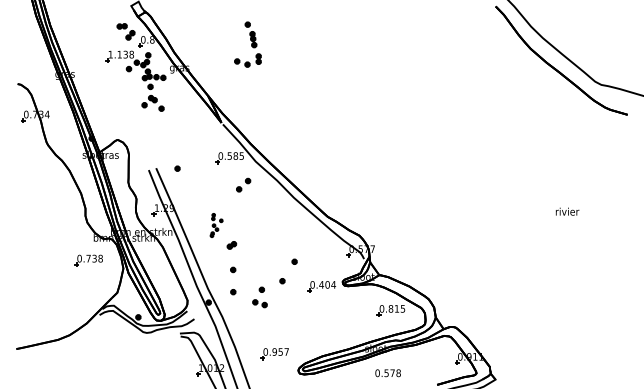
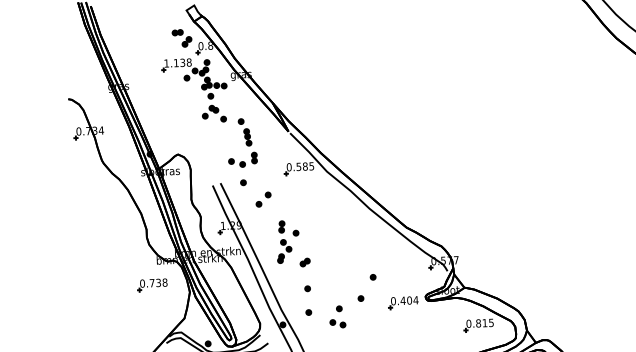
part: (247, 44) -> (241, 142), moved
part: (243, 184) -> (263, 198), moved
part: (216, 225) -> (287, 241), size x1.67

